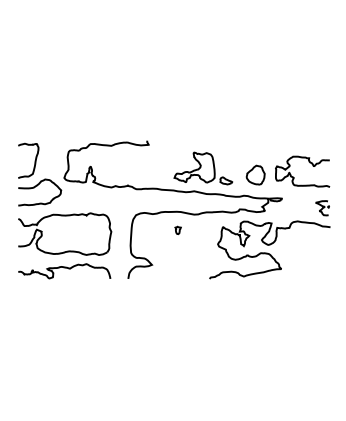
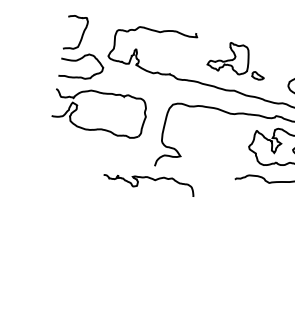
part: (203, 168) -> (237, 60), moved
part: (177, 230) -> (211, 126), removed
curve: (64, 268) -> (149, 179), moved

